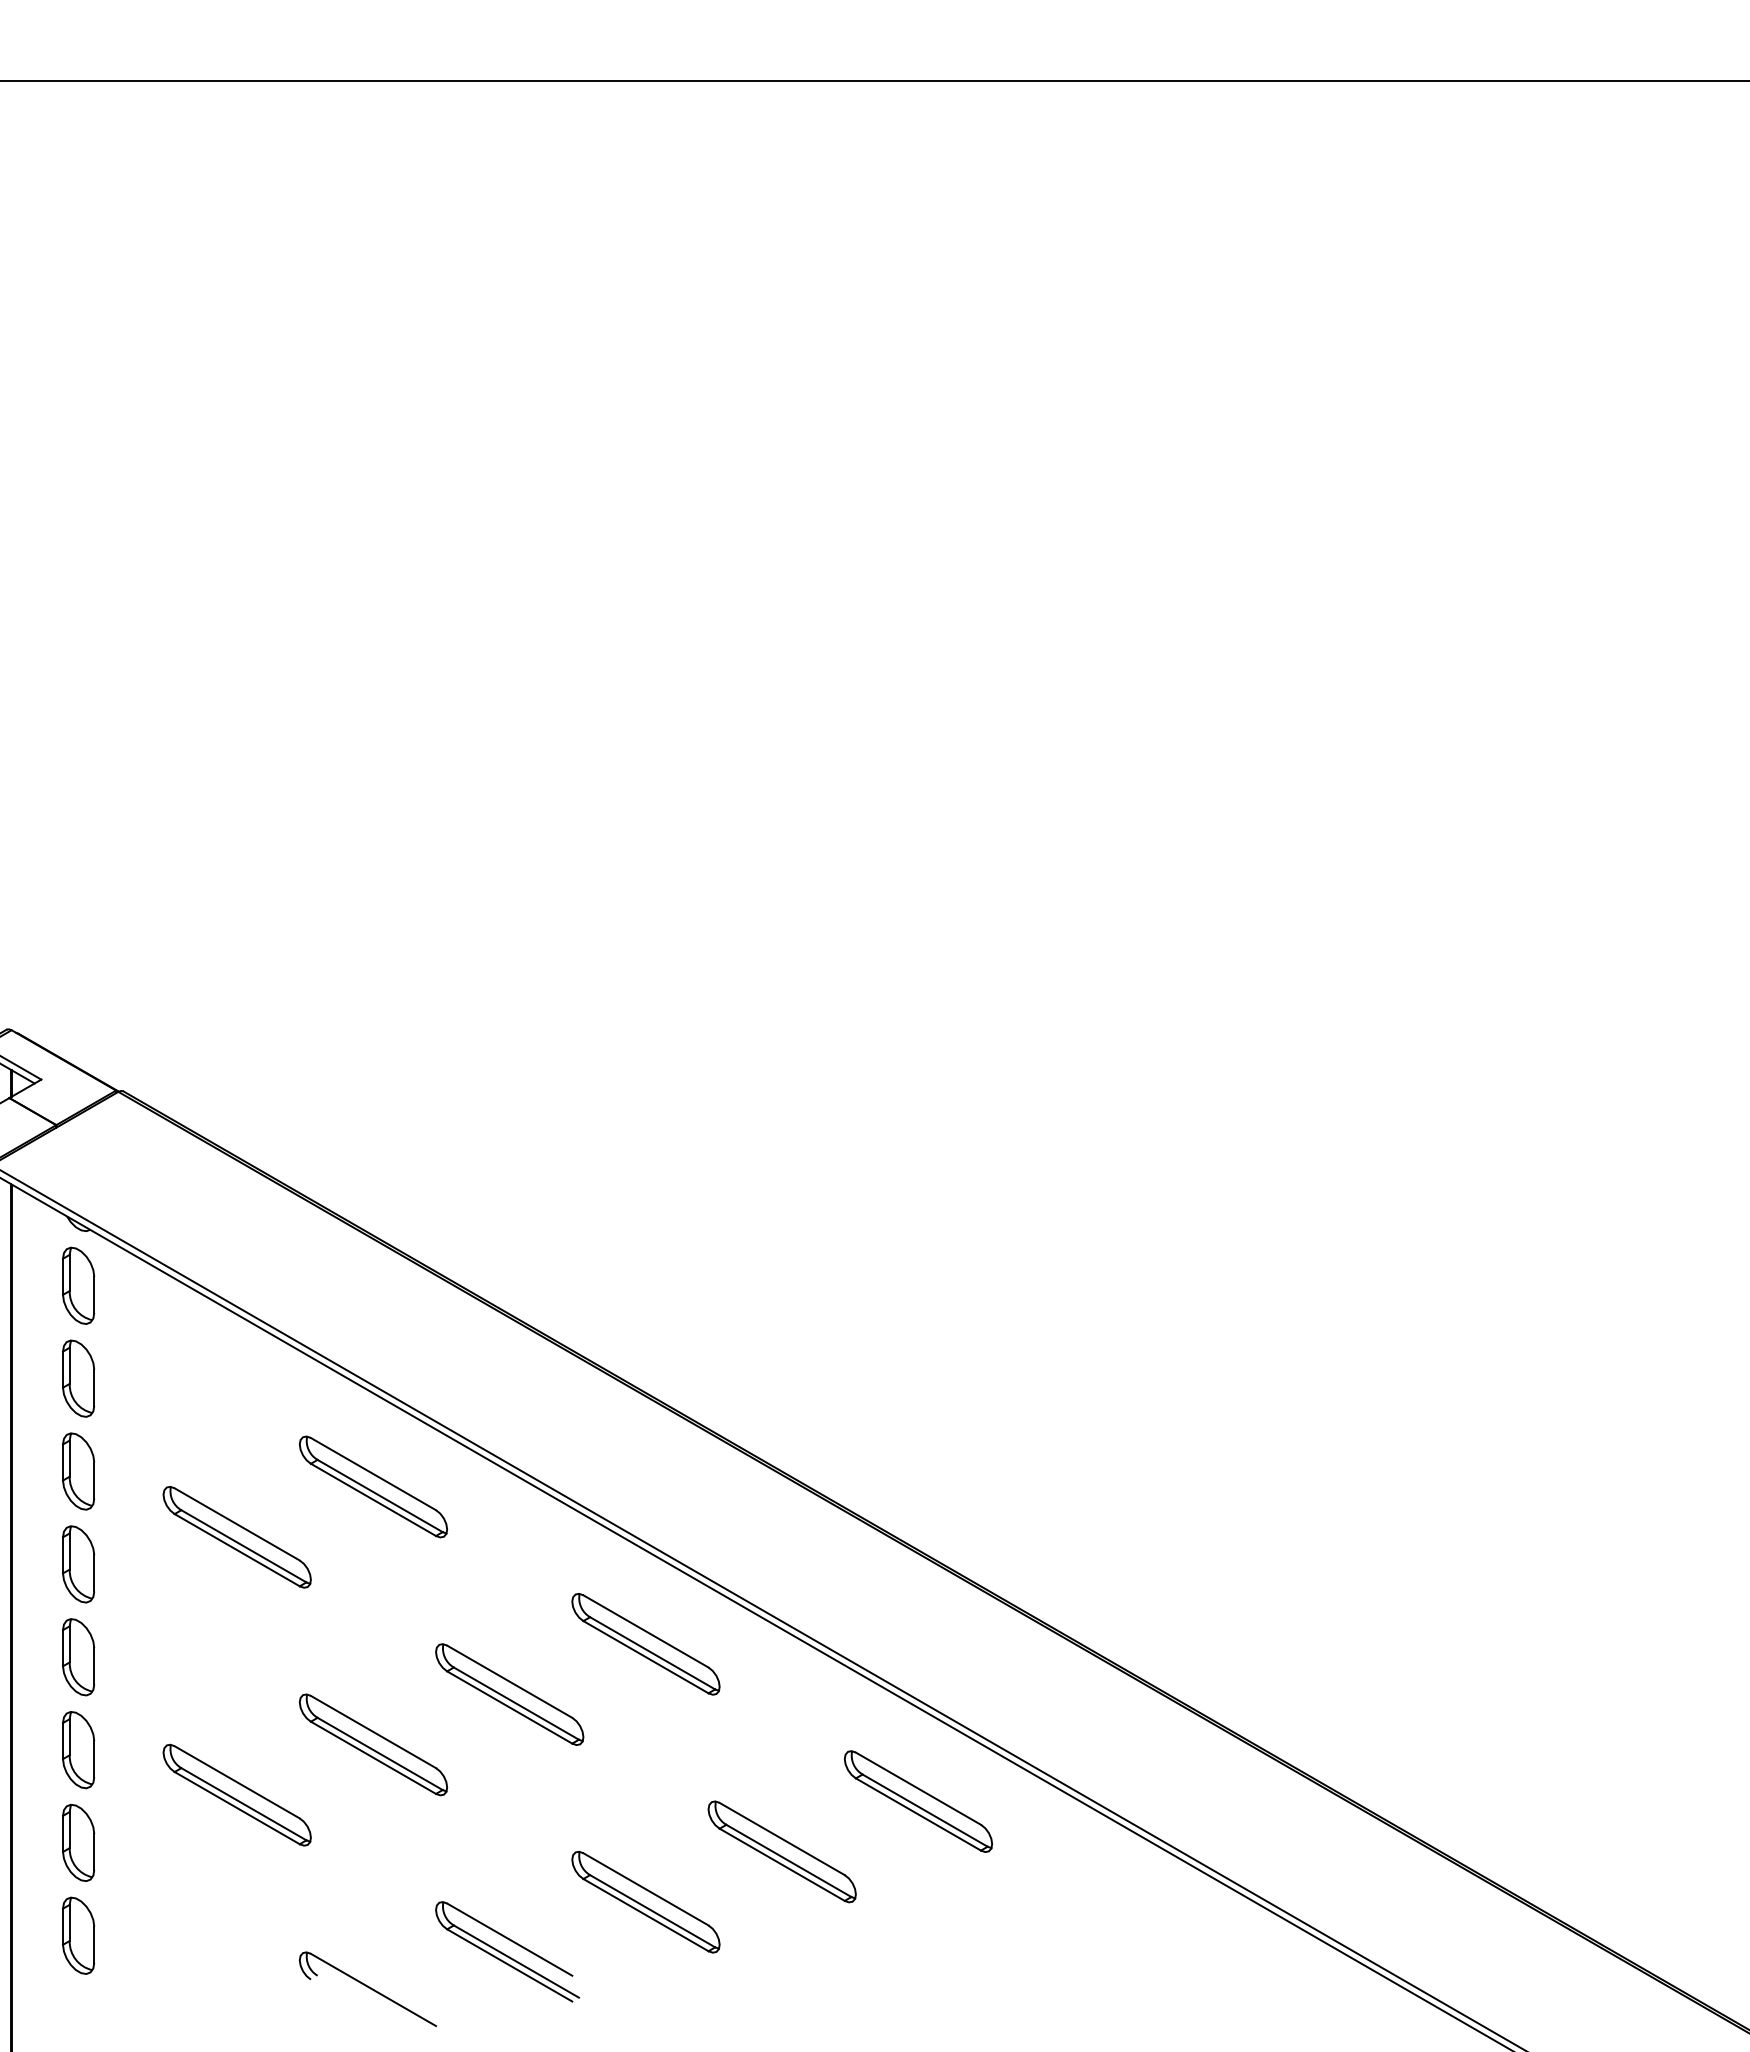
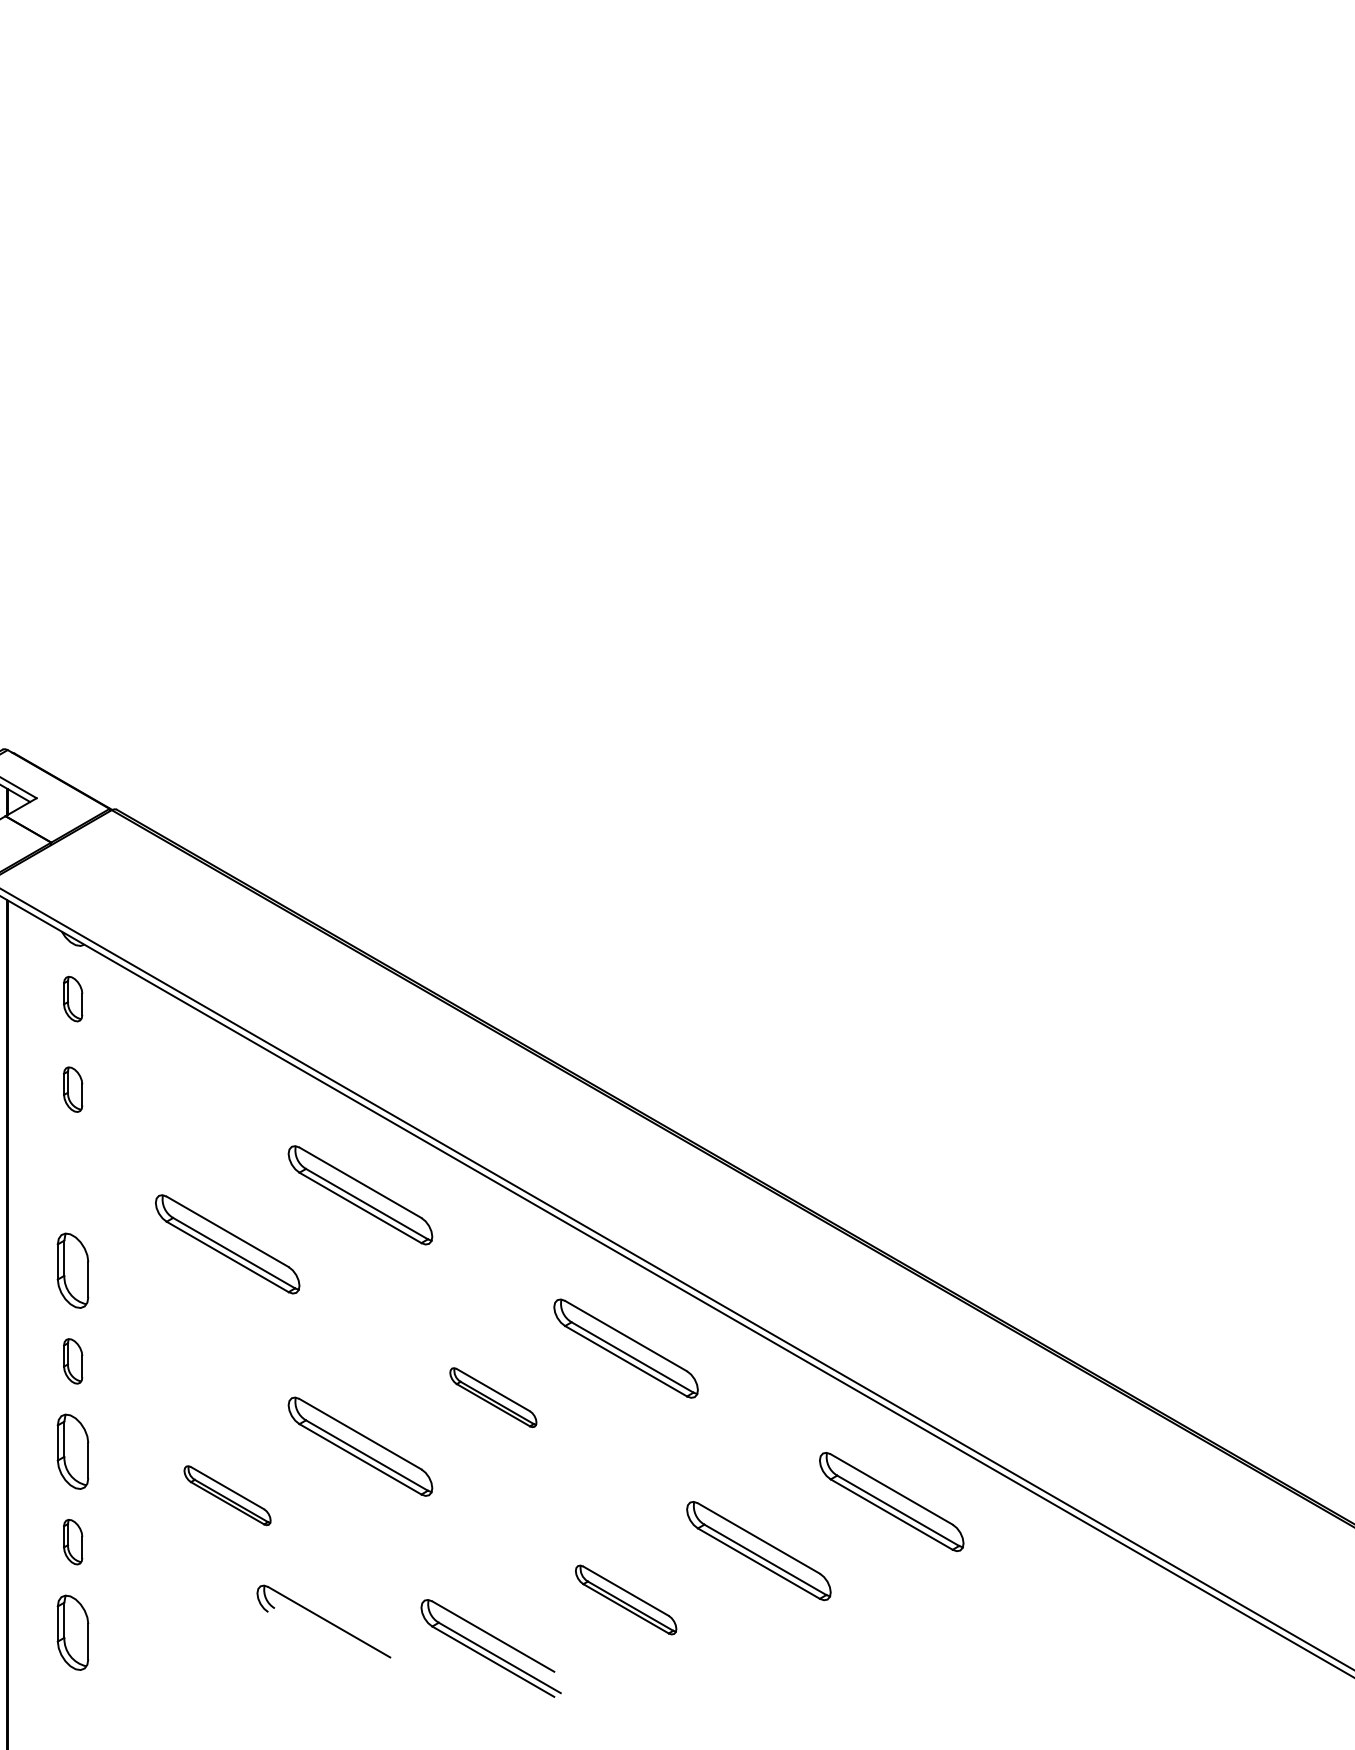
part: (78, 1285) -> (72, 998), size x0.6
part: (78, 1378) -> (72, 1089), size x0.6
part: (78, 1471) -> (72, 1180), removed
part: (78, 1657) -> (72, 1361), size x0.6
part: (509, 1694) -> (493, 1397), size x0.6
part: (236, 1794) -> (226, 1495), size x0.6
part: (78, 1842) -> (72, 1541), size x0.6
part: (645, 1901) -> (625, 1599), size x0.7
part: (367, 1989) -> (323, 1621), moved

